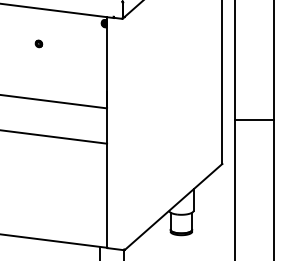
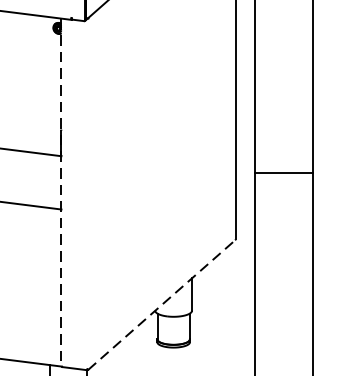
line: (107, 132) -> (62, 192), solid -> dashed
line: (173, 207) -> (161, 305), solid -> dashed

